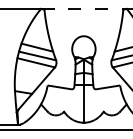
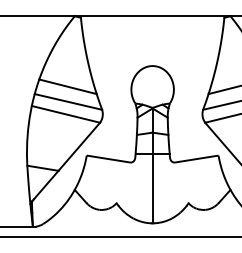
line: (83, 8) -> (151, 15), dashed -> solid

